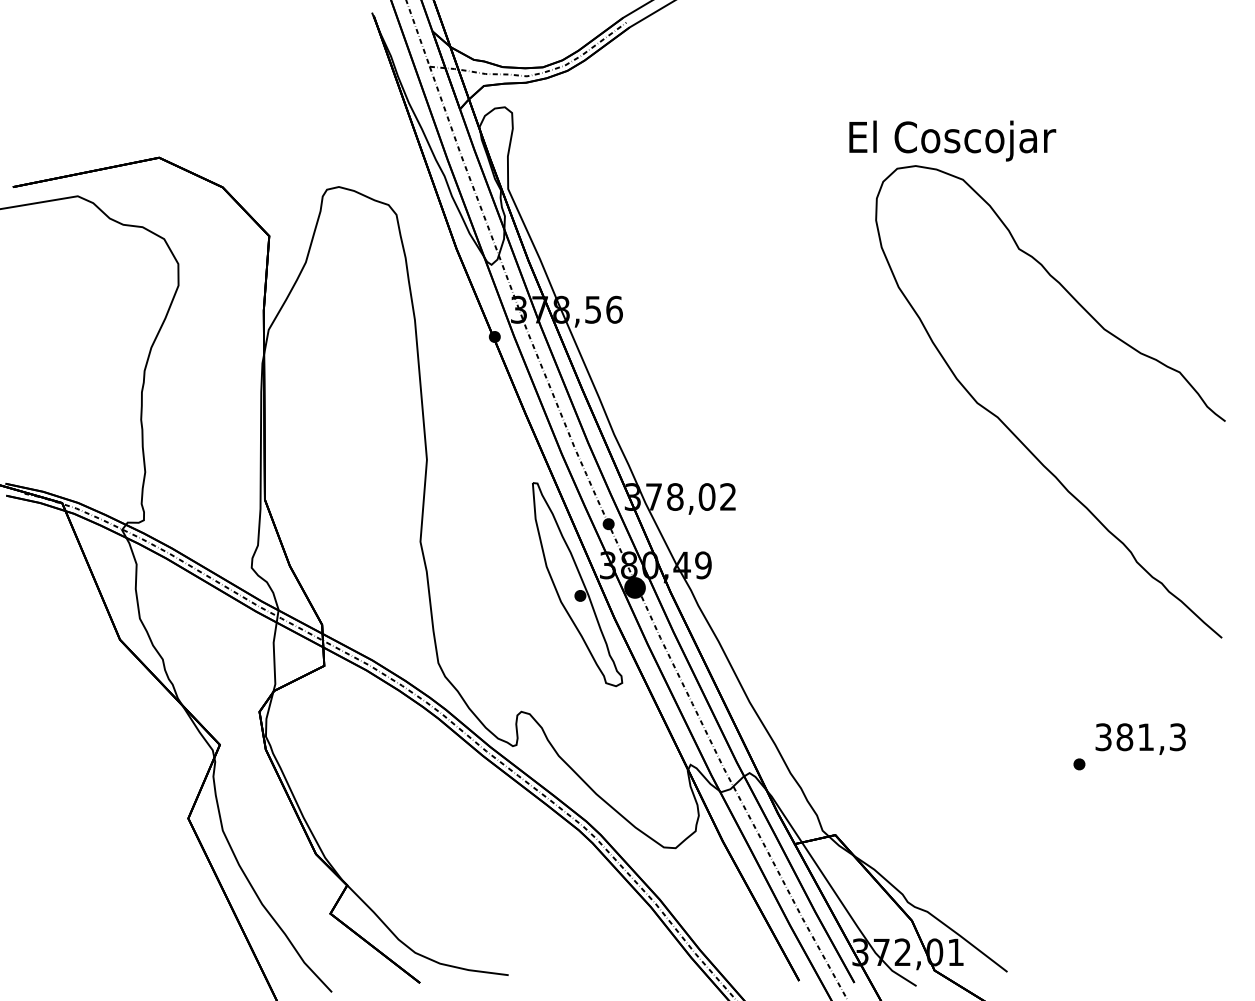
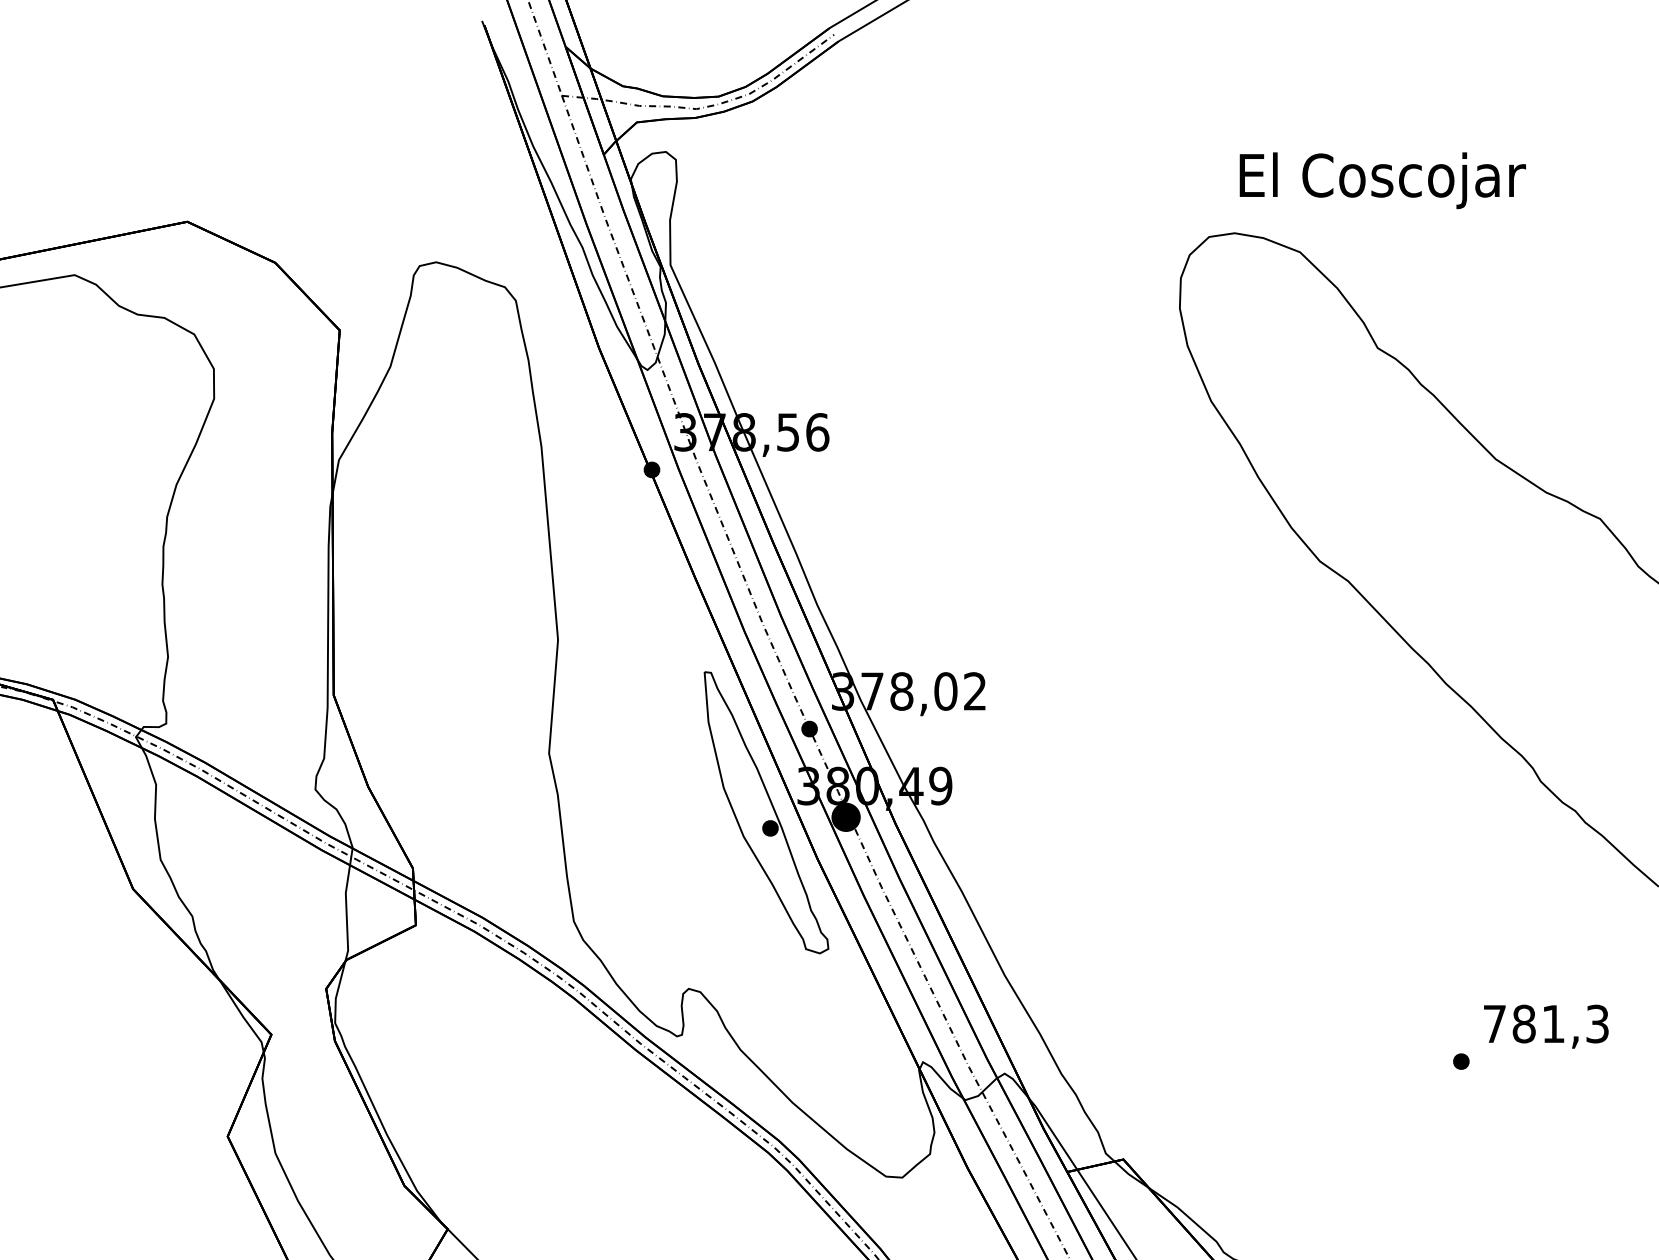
text: (952, 140) -> (1382, 179), moved
text: (1103, 737) -> (1494, 1024), 381,3 -> 781,3

